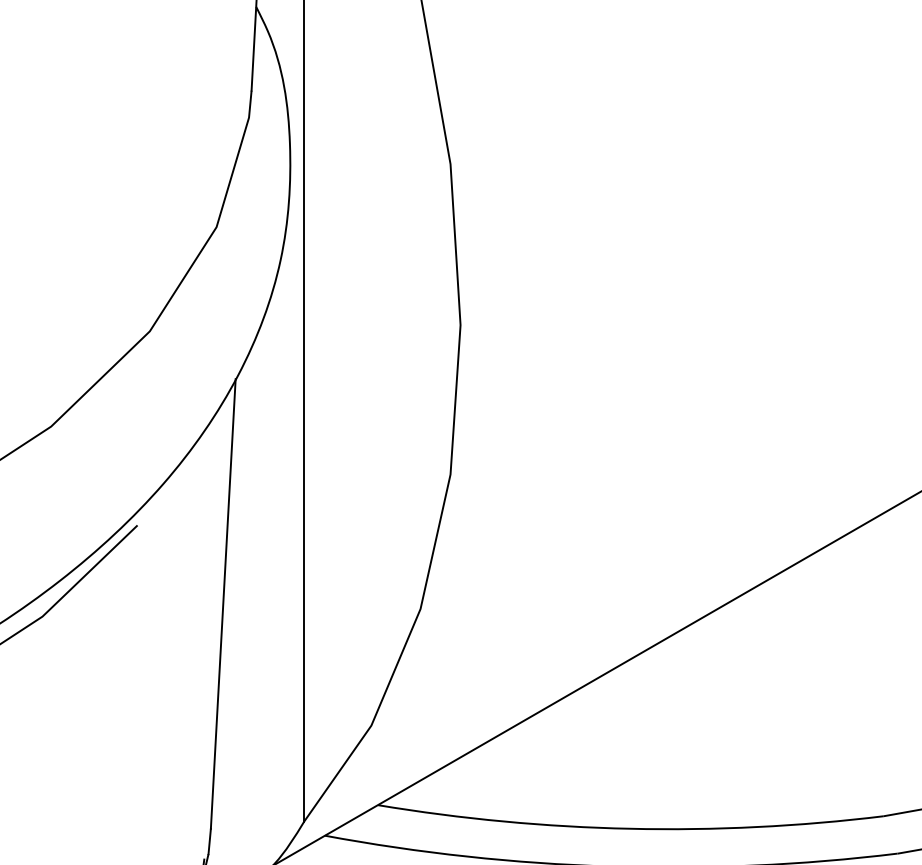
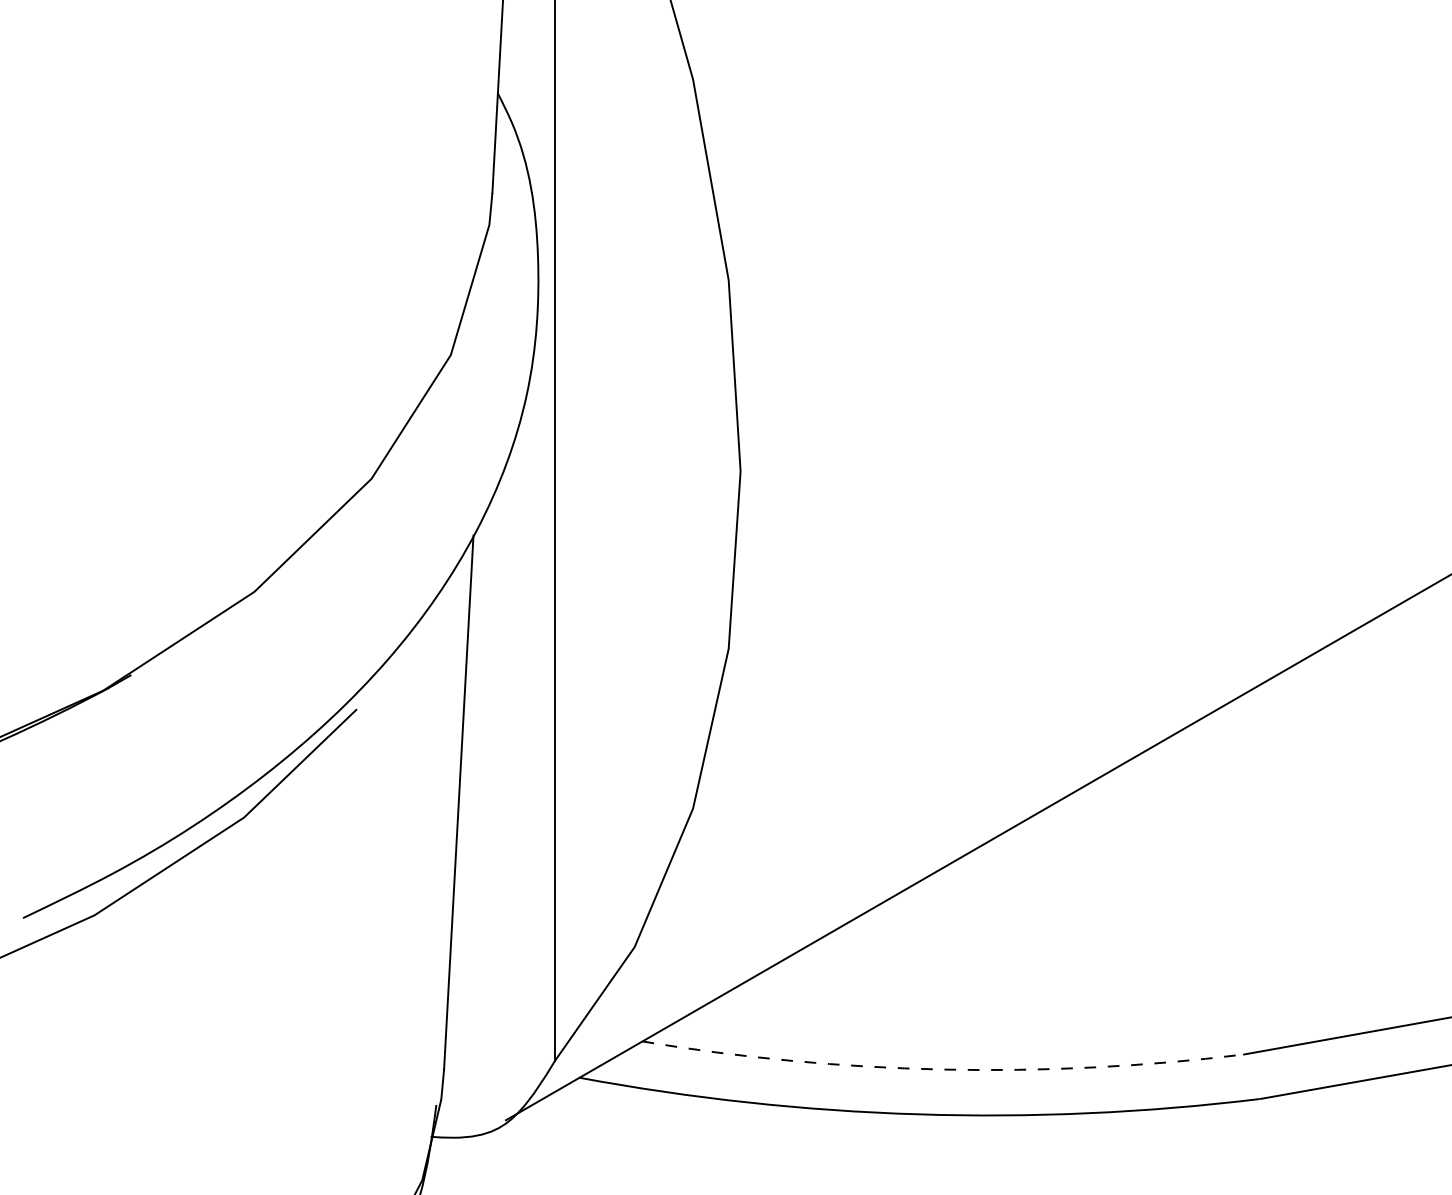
arc: (630, 828) -> (942, 1069), solid -> dashed

